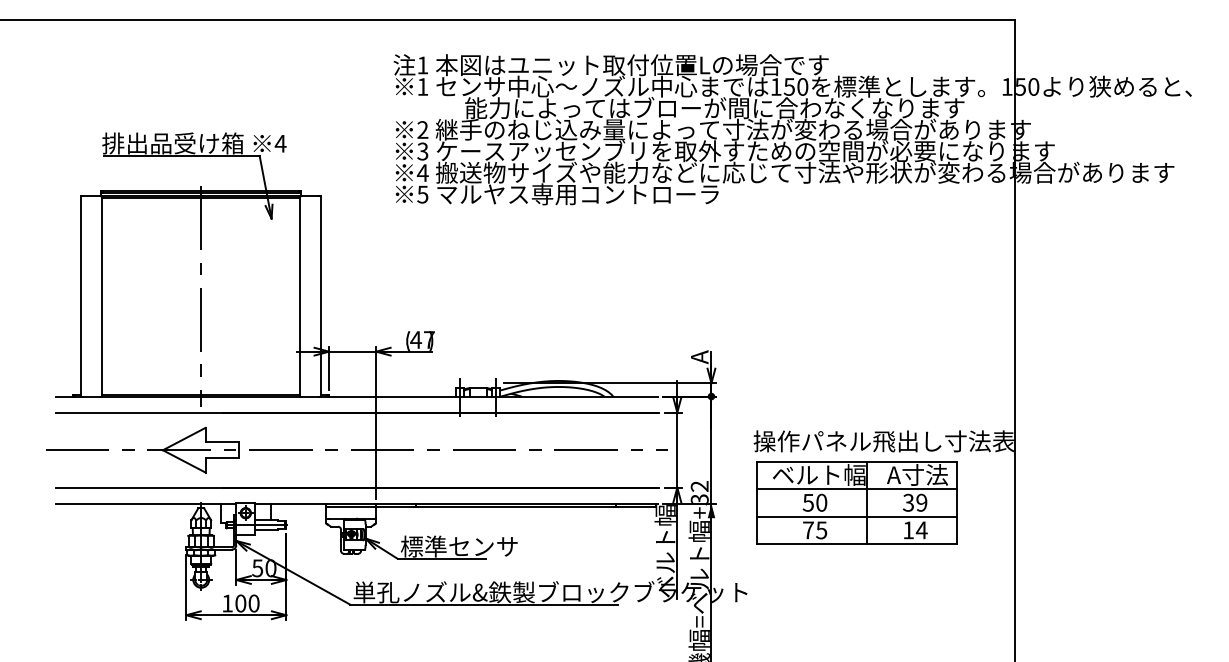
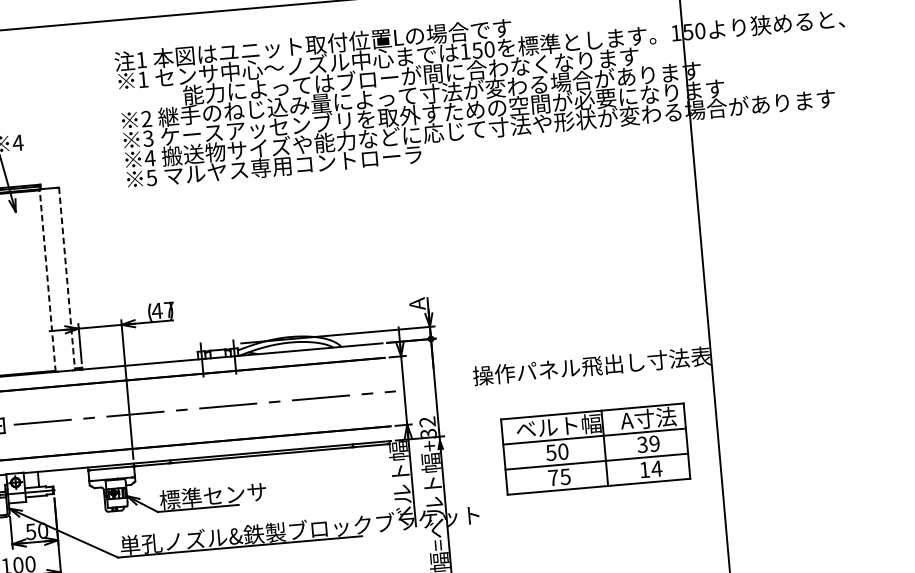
line: (299, 295) -> (47, 279), solid -> dashed
line: (321, 296) -> (67, 278), solid -> dashed
part: (856, 502) -> (595, 448), moved

